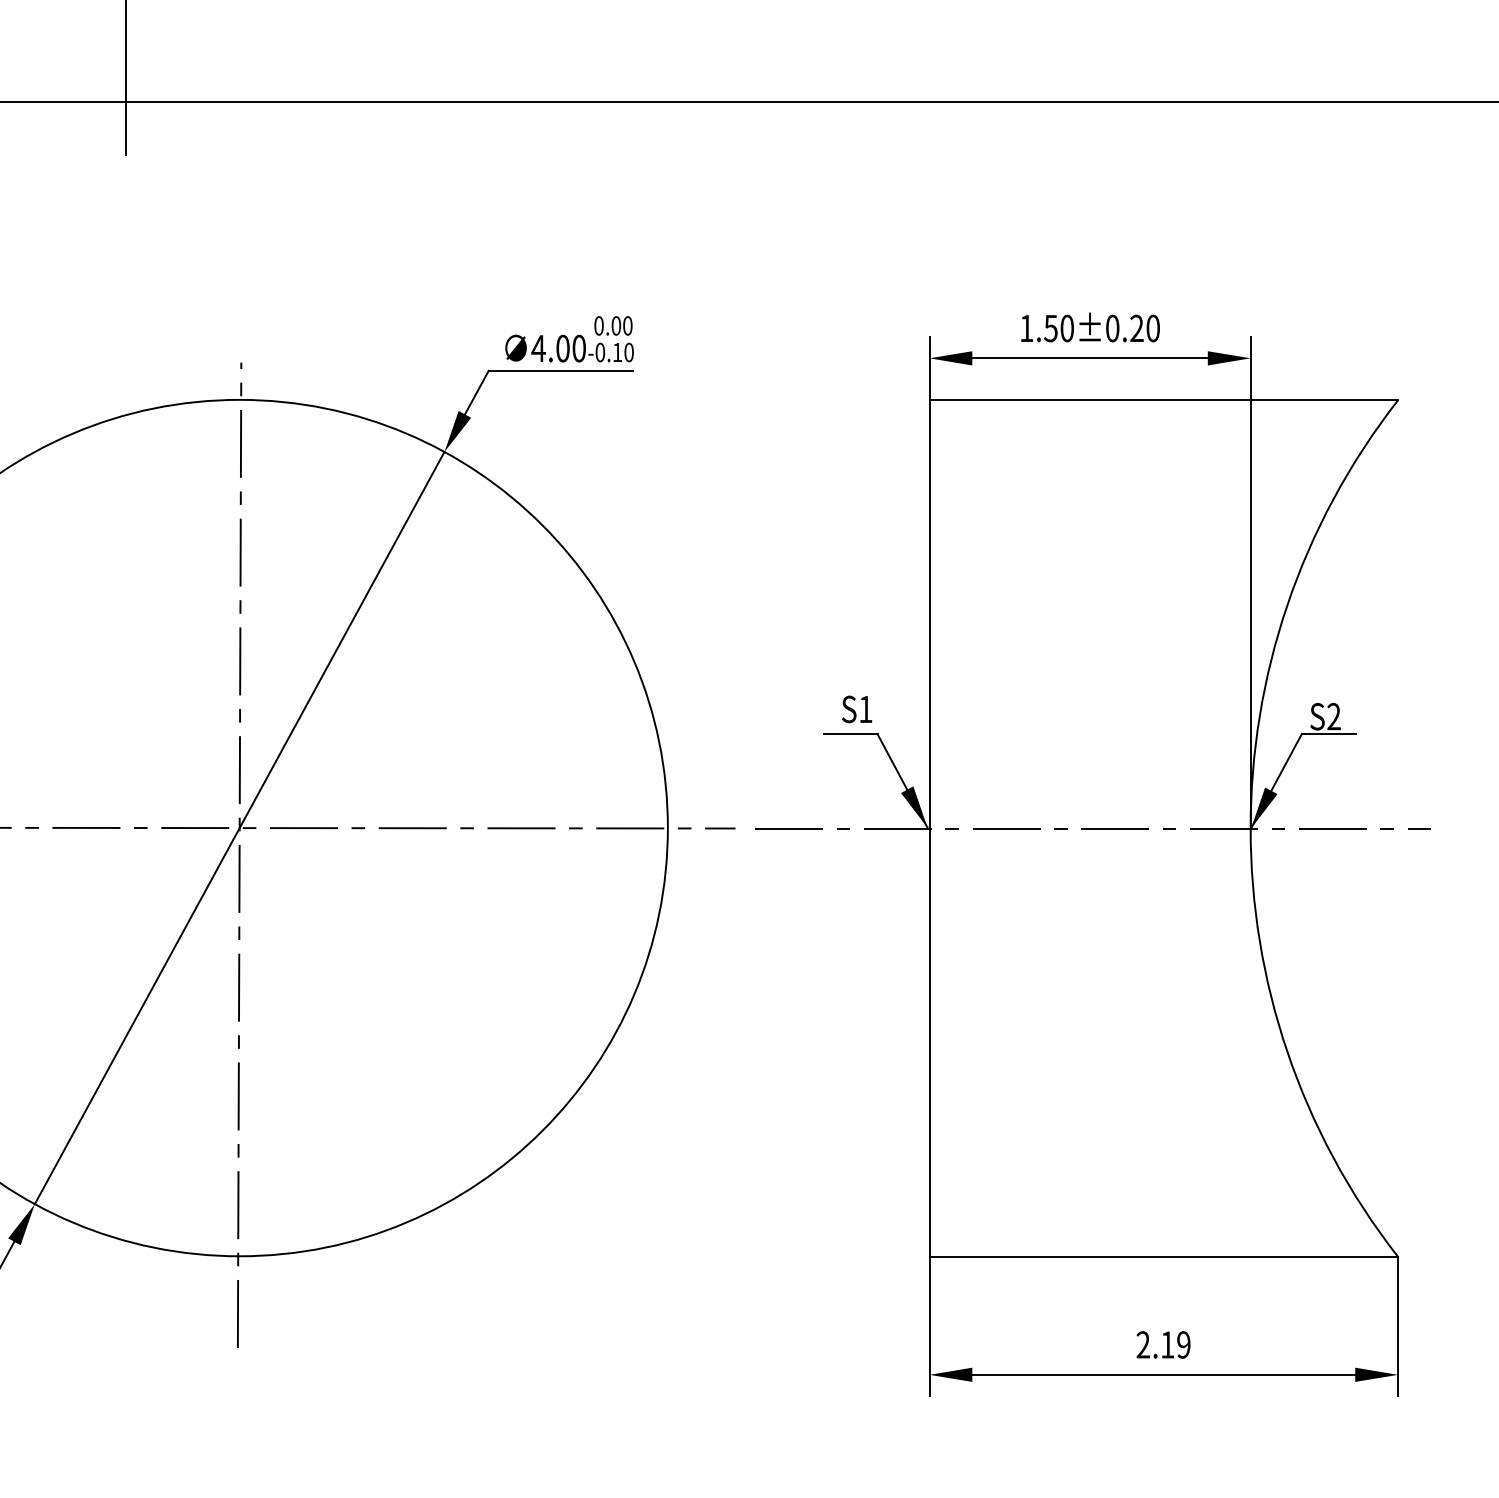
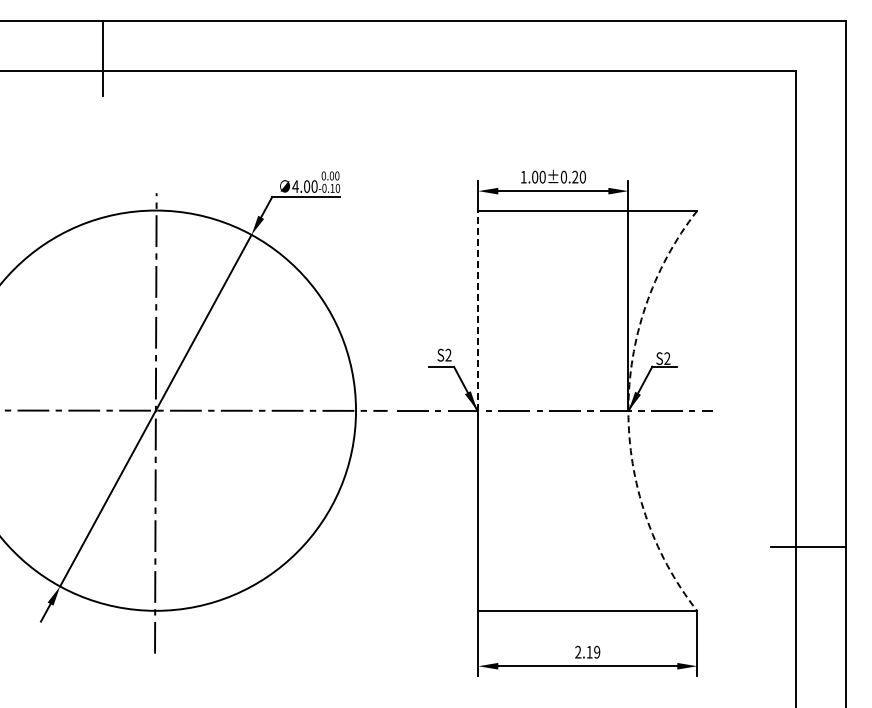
text: (1051, 327) -> (535, 176), 1.50±0.20 -> 1.00±0.20
line: (929, 613) -> (478, 310), solid -> dashed
text: (865, 707) -> (448, 354), S1 -> S2
arc: (1250, 827) -> (628, 410), solid -> dashed

